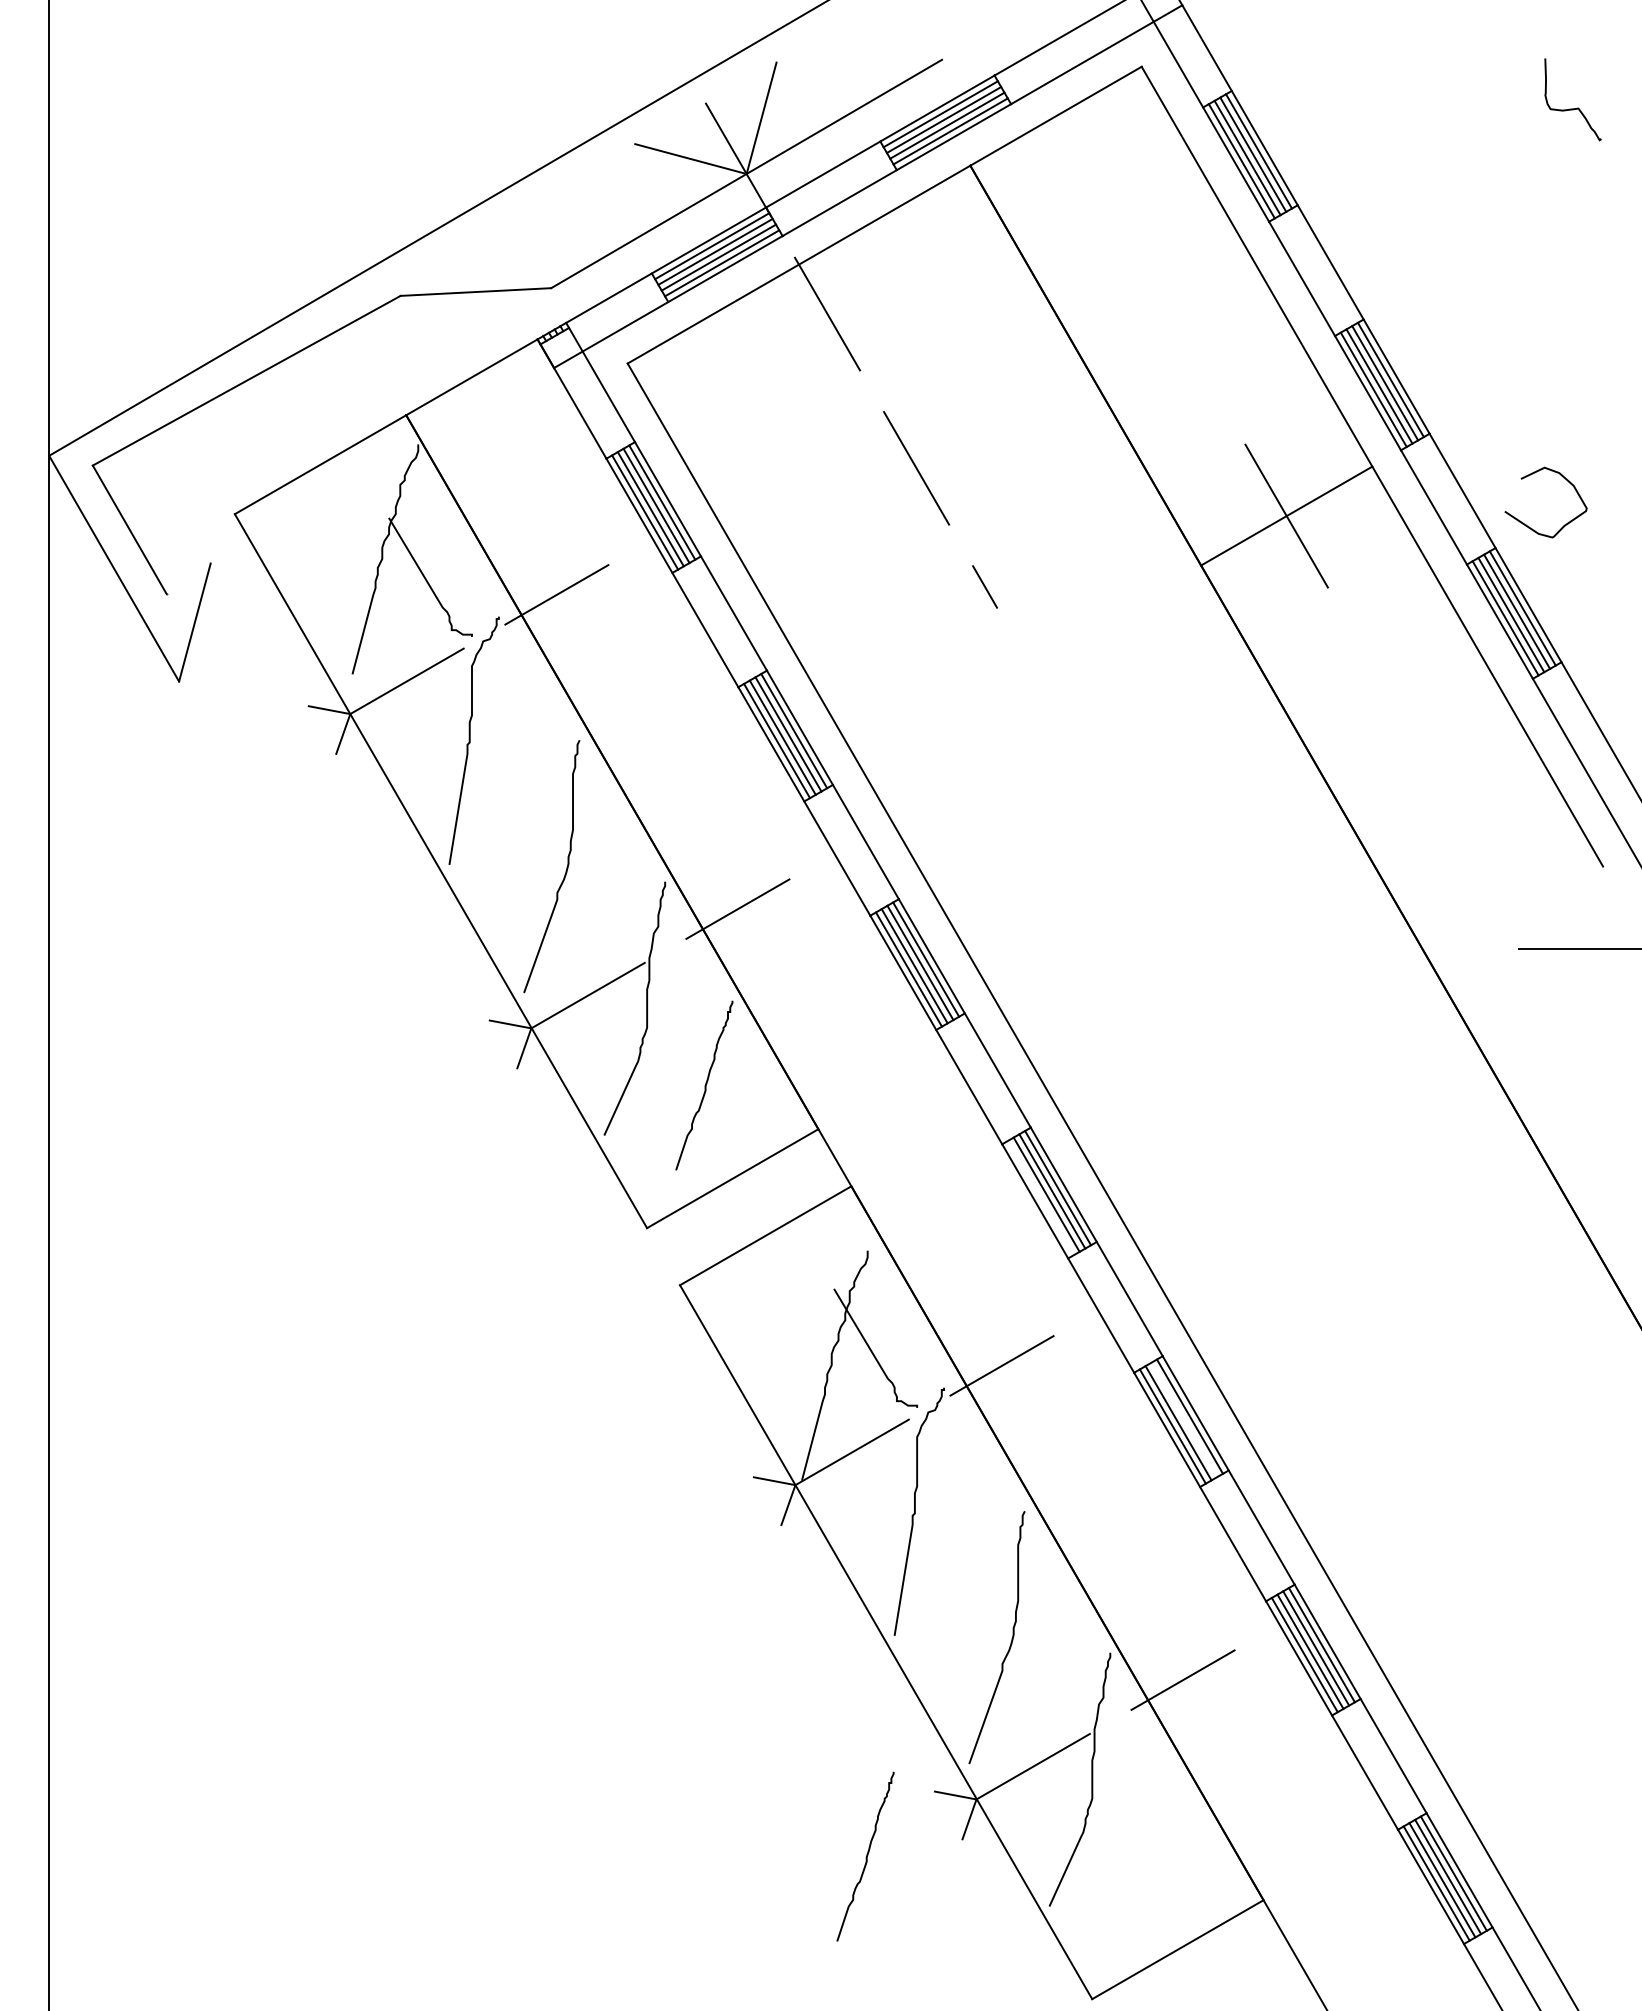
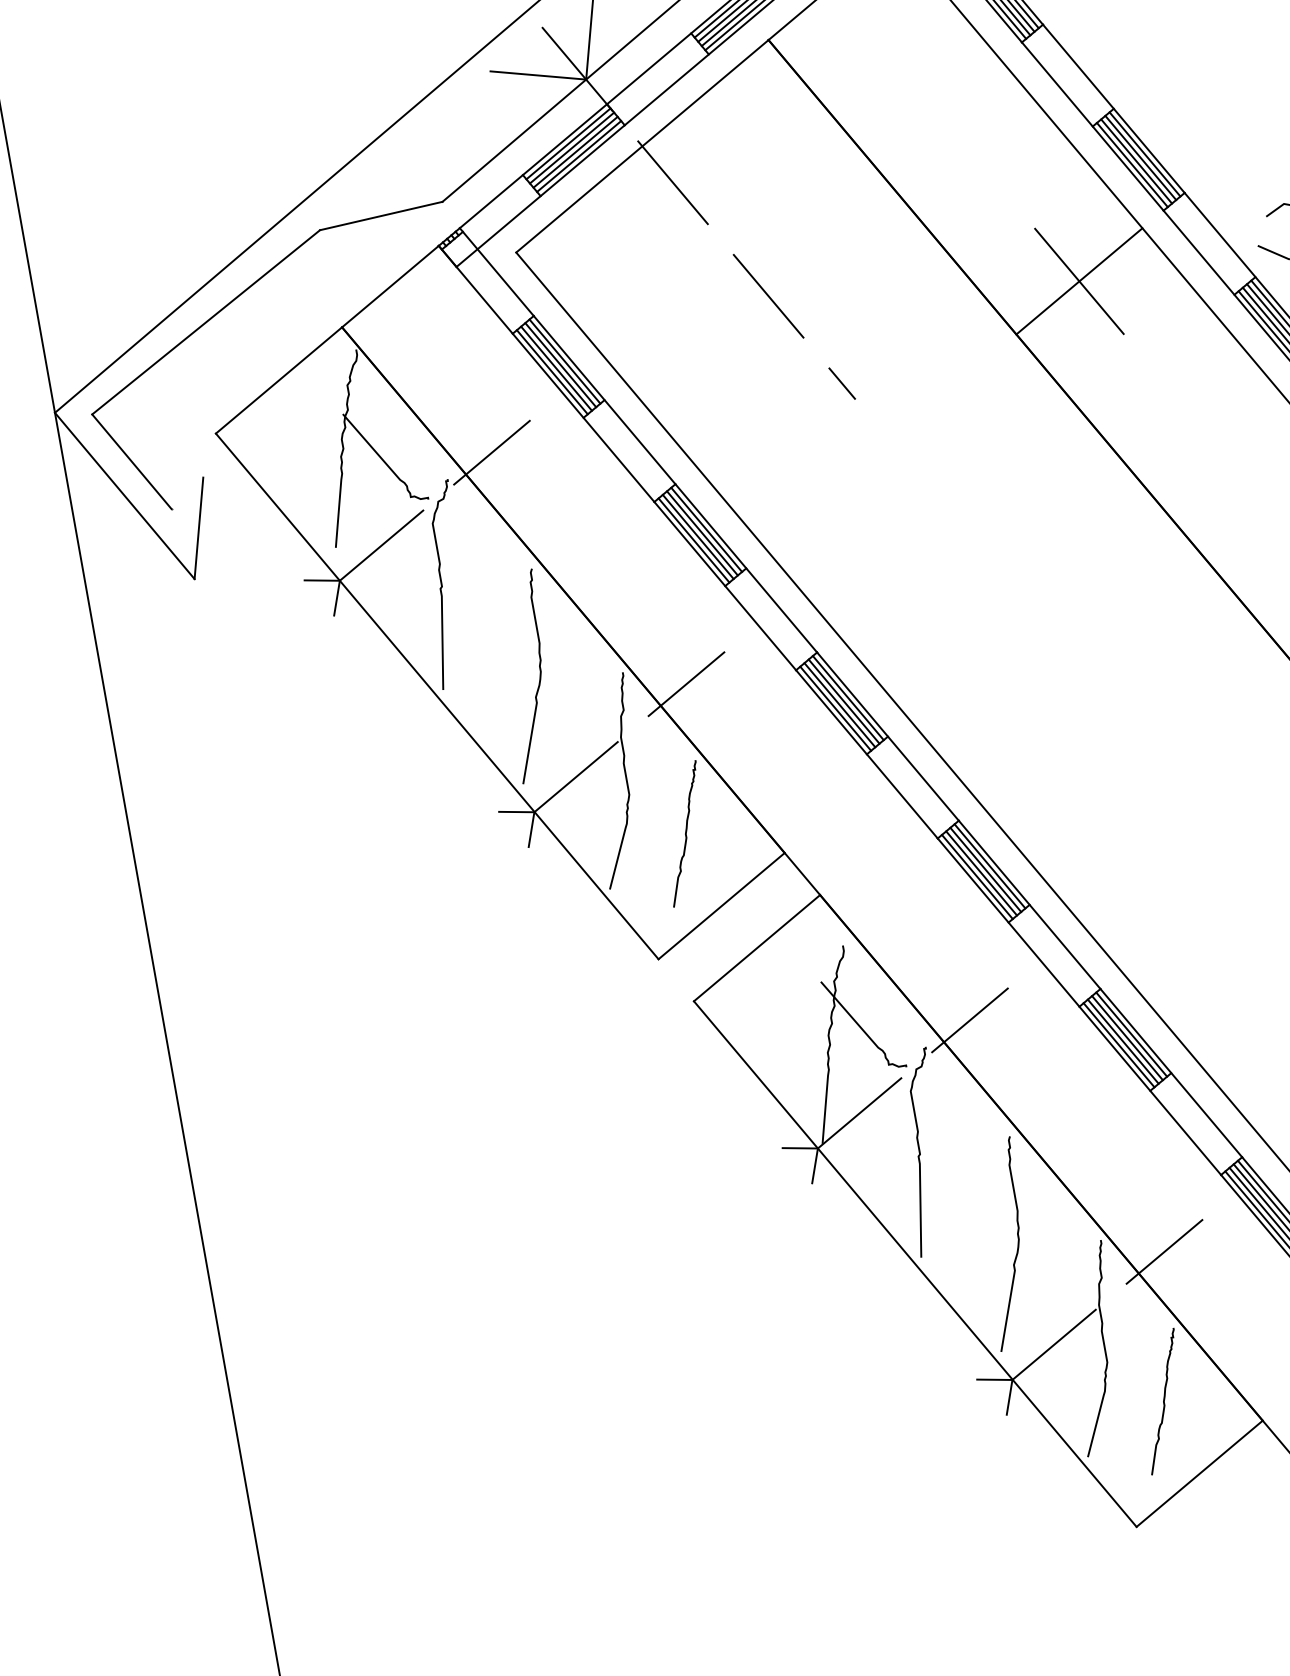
line: (1040, 1197) -> (976, 876), added
line: (1184, 1419) -> (1127, 1037), added
curve: (866, 1856) -> (1163, 1401), moved

